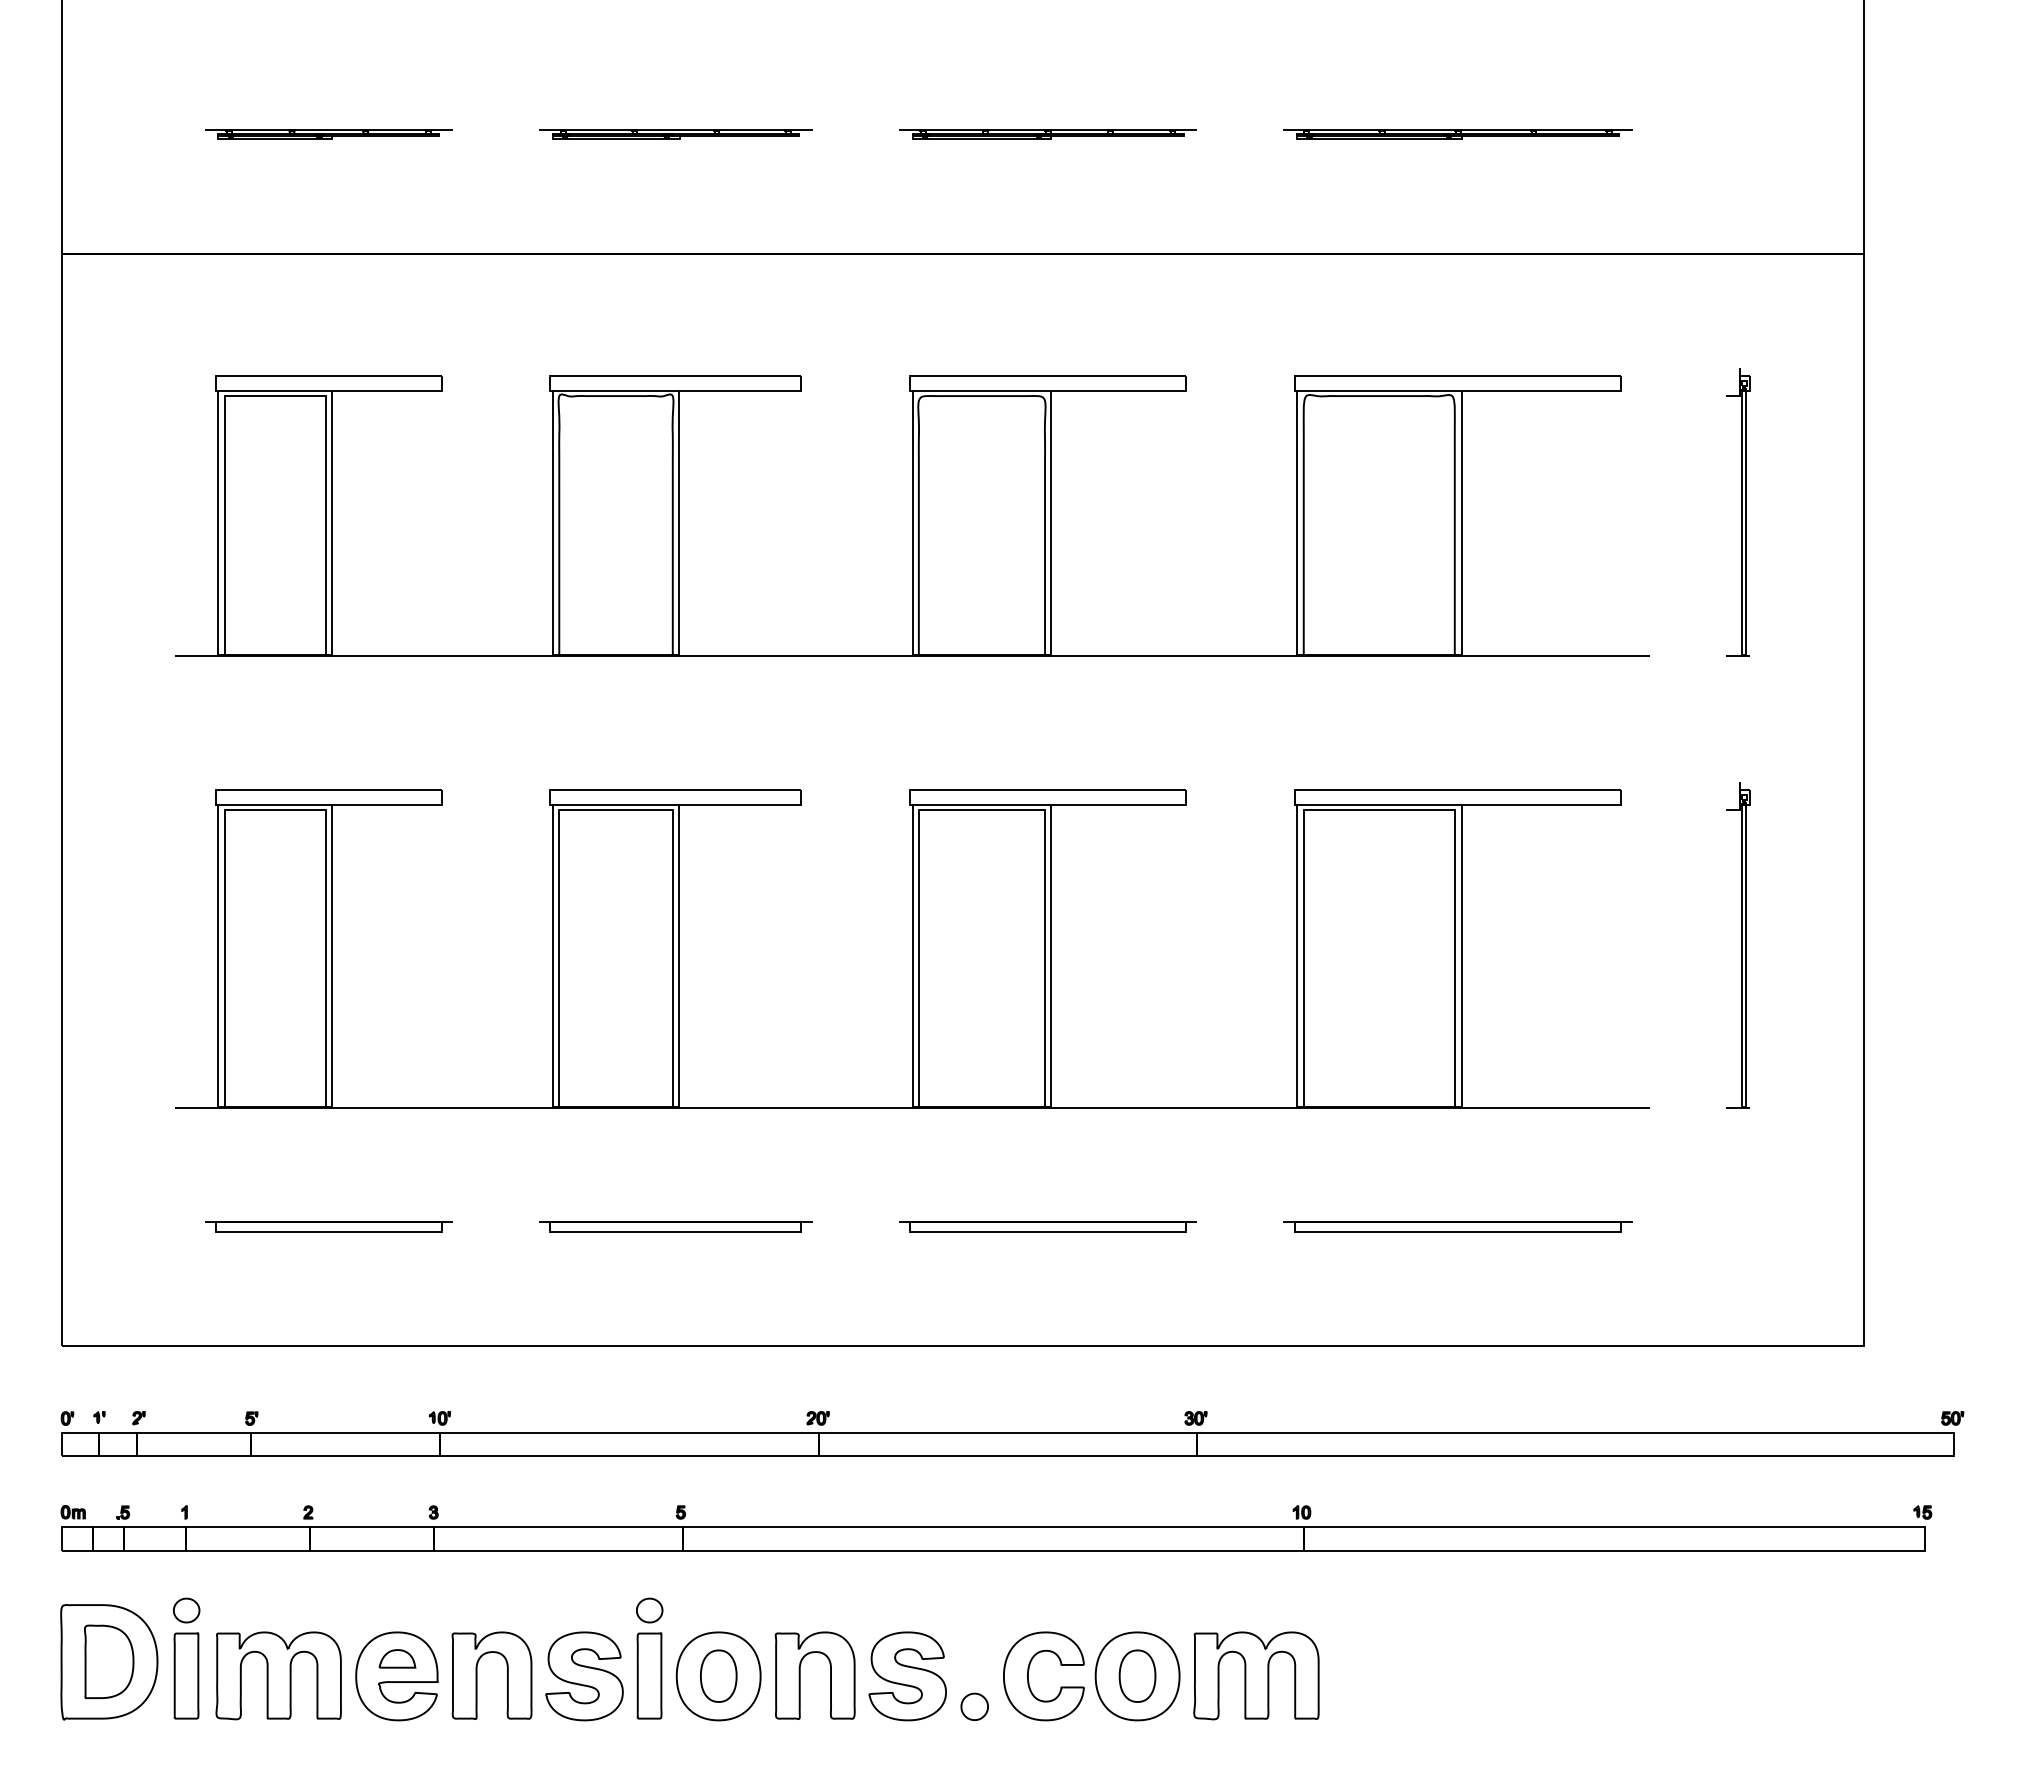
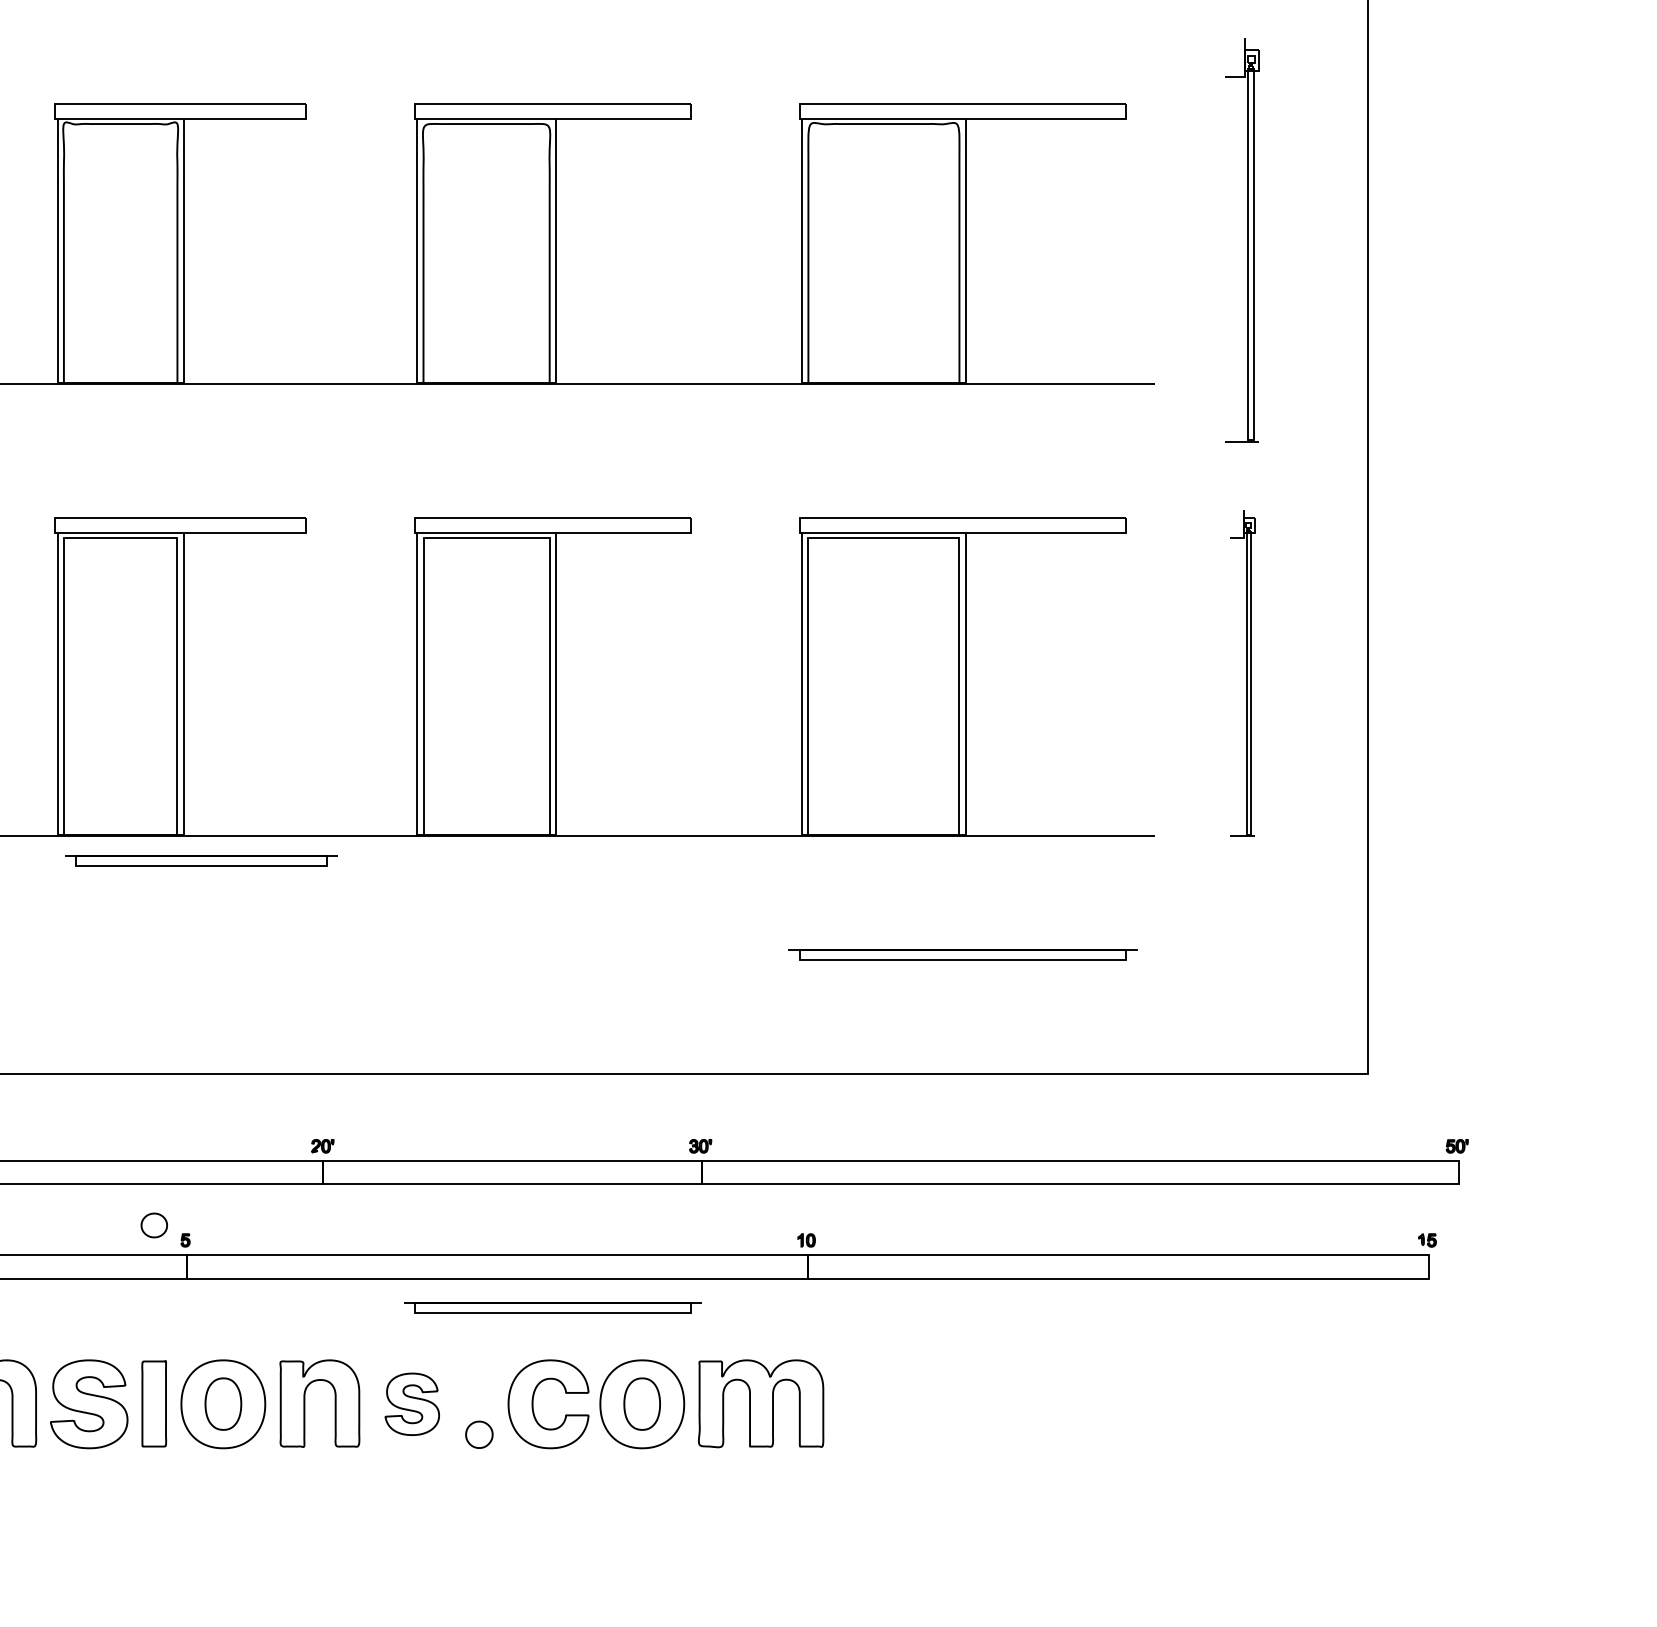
part: (1738, 512) -> (1243, 240), size x1.4
part: (675, 1226) -> (201, 860), moved
part: (1047, 1226) -> (552, 1307), moved
part: (649, 1610) -> (154, 1225), moved
part: (907, 1676) -> (412, 1404), size x0.7

